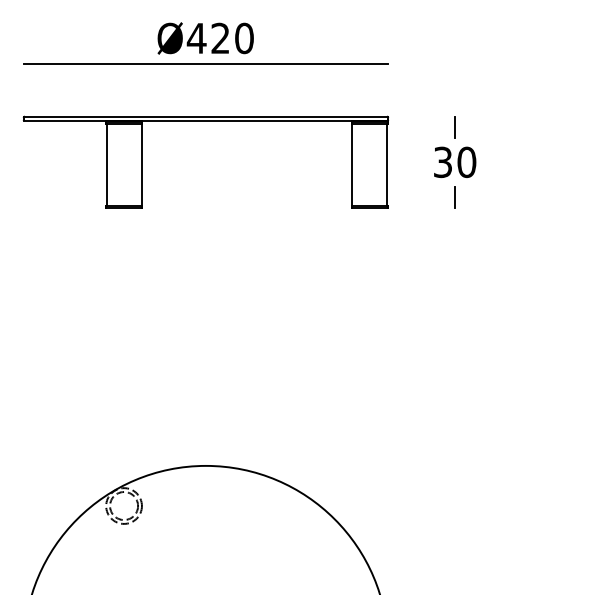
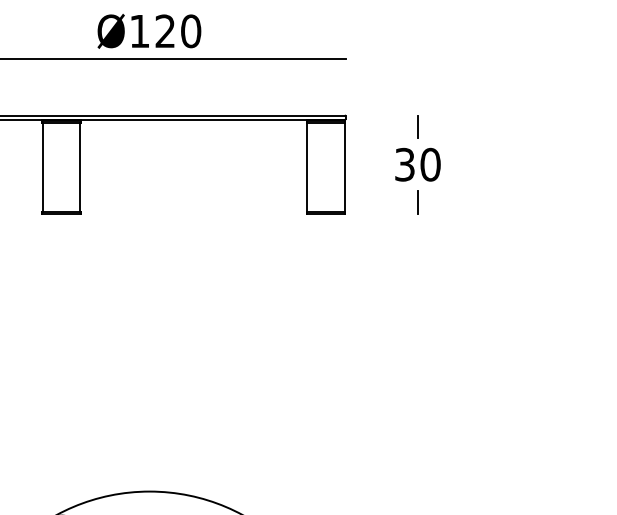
text: (196, 38) -> (139, 31), Ø420 -> Ø120

